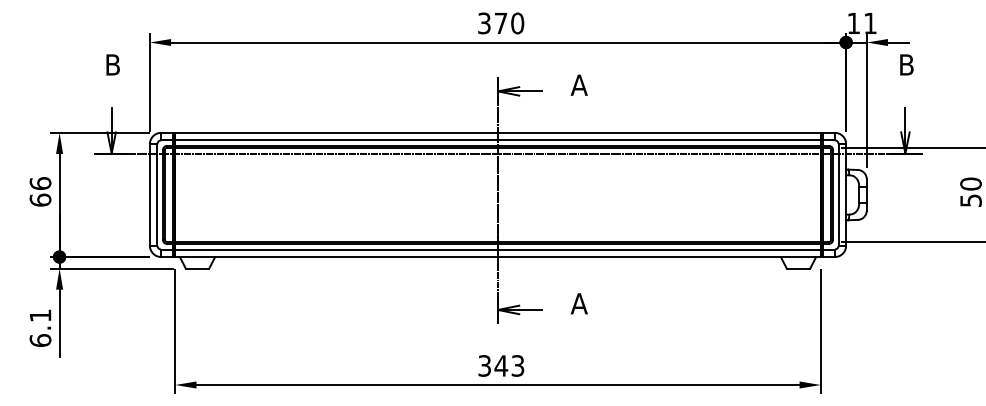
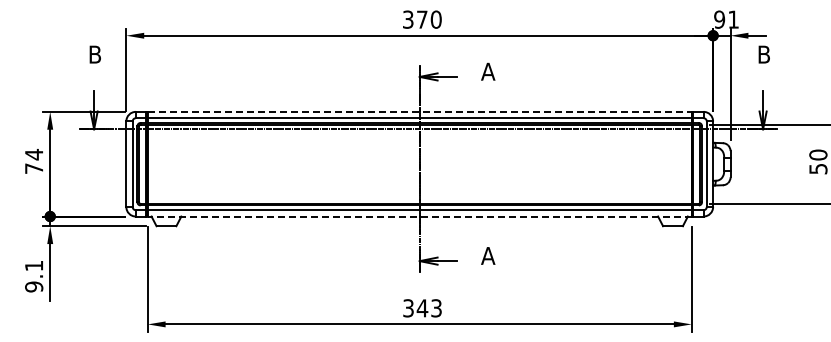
text: (853, 23) -> (719, 19), 11 -> 91
line: (497, 132) -> (419, 111), solid -> dashed
text: (40, 191) -> (34, 161), 66 -> 74
line: (497, 256) -> (419, 216), solid -> dashed
text: (40, 340) -> (34, 286), 6.1 -> 9.1

